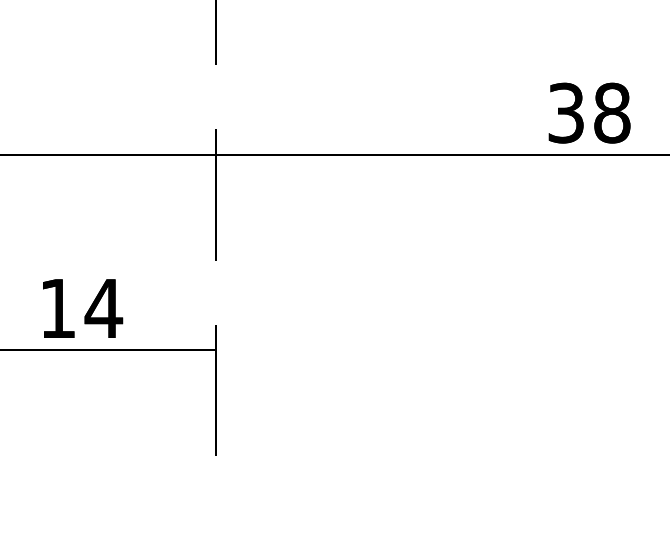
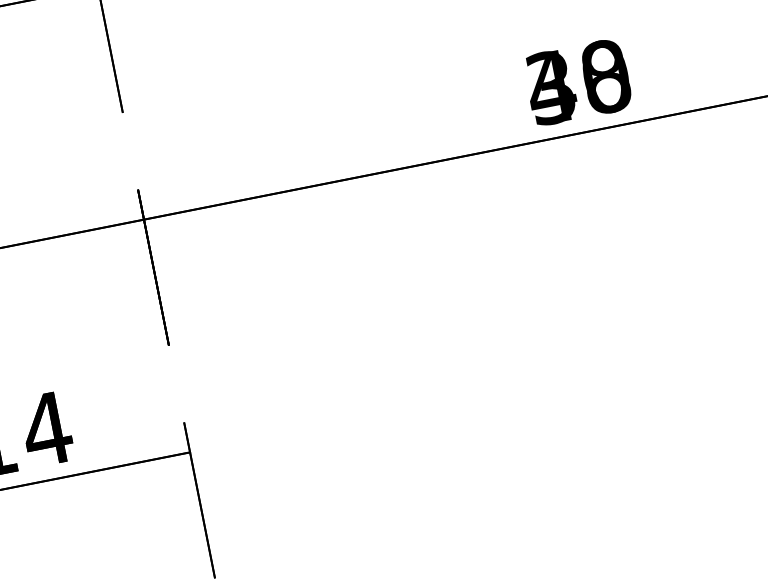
text: (588, 112) -> (577, 81), 38 -> 40

